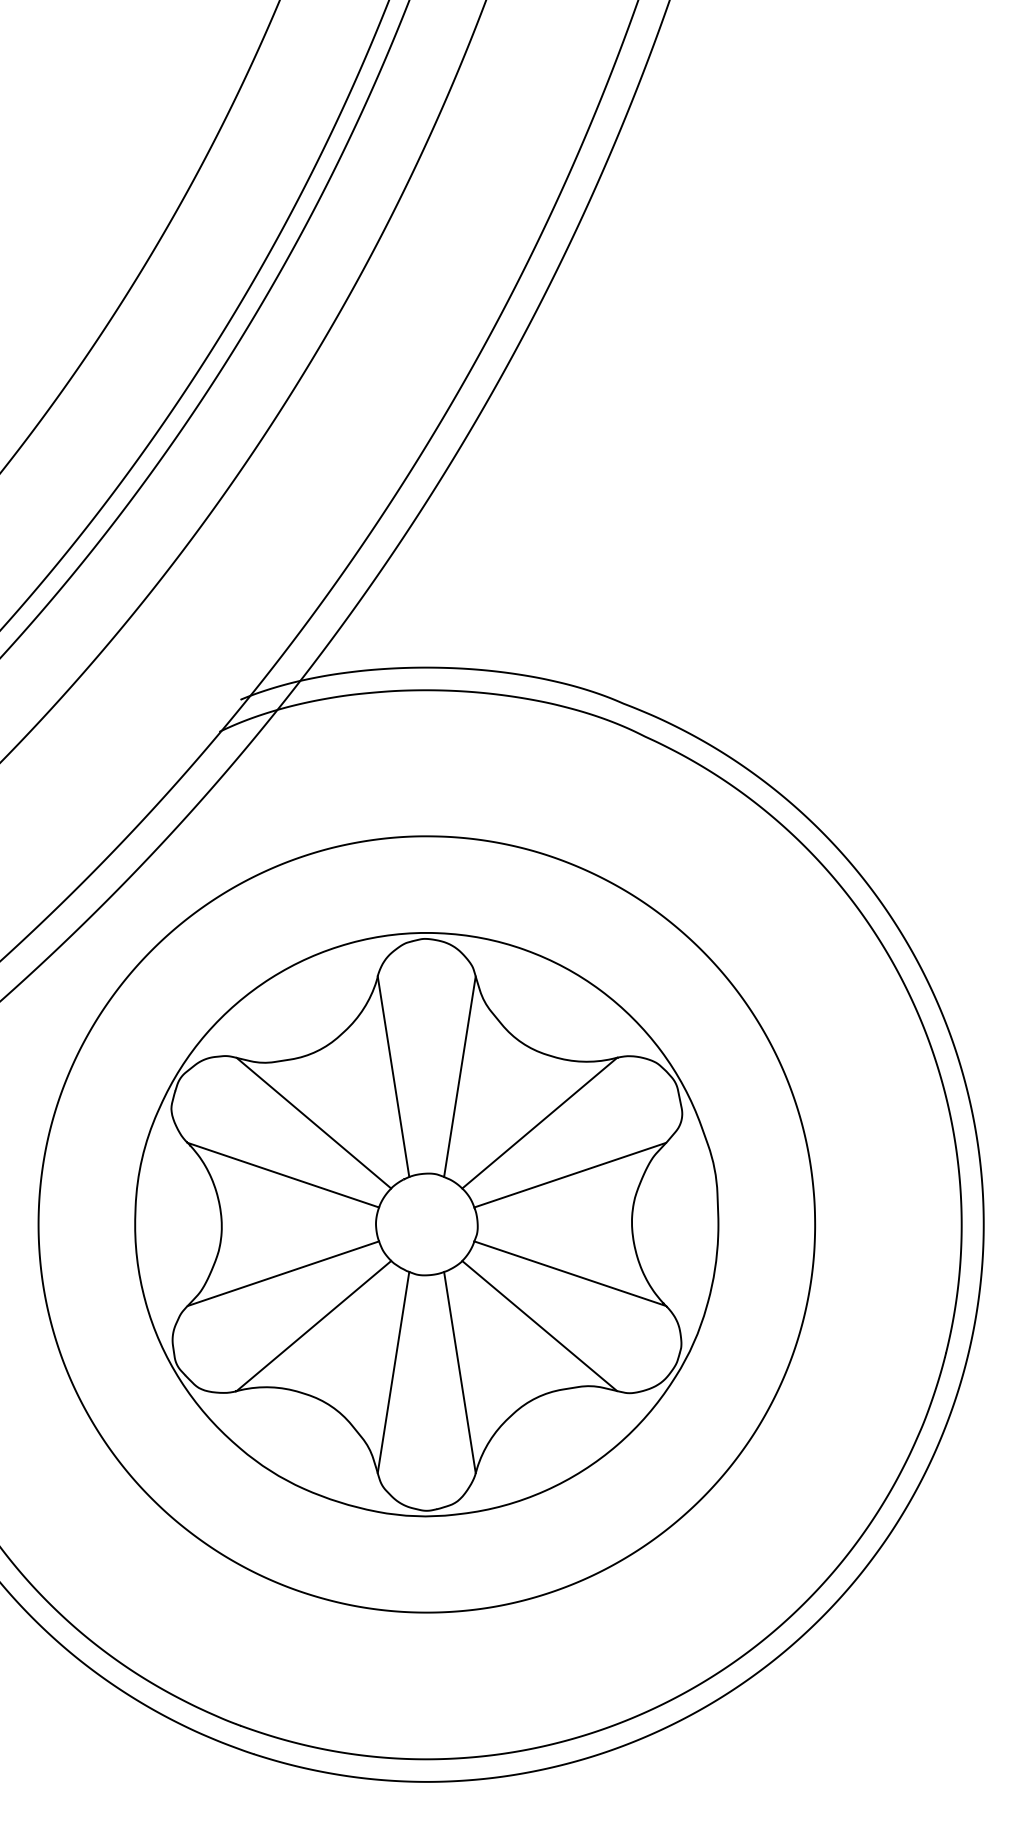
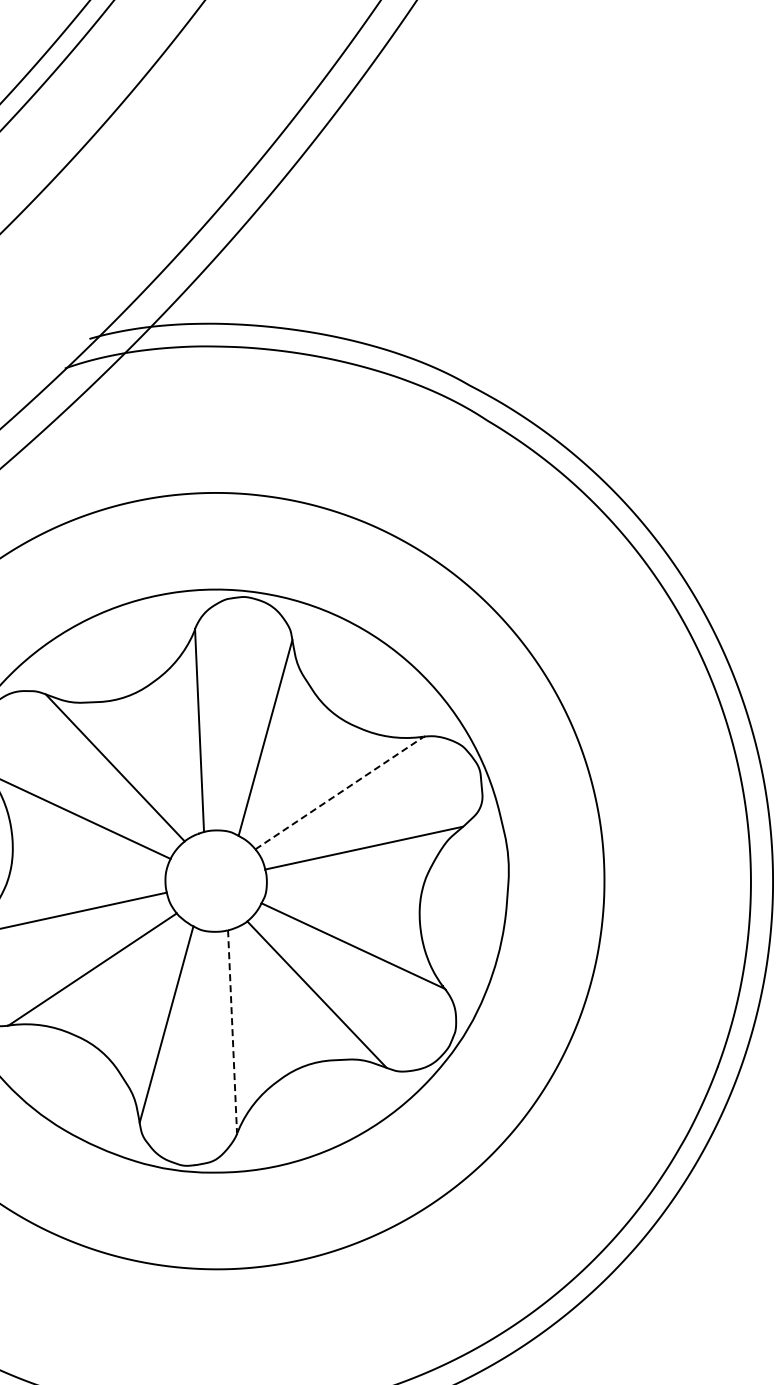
line: (540, 1122) -> (340, 792), solid -> dashed
line: (459, 1372) -> (232, 1031), solid -> dashed

